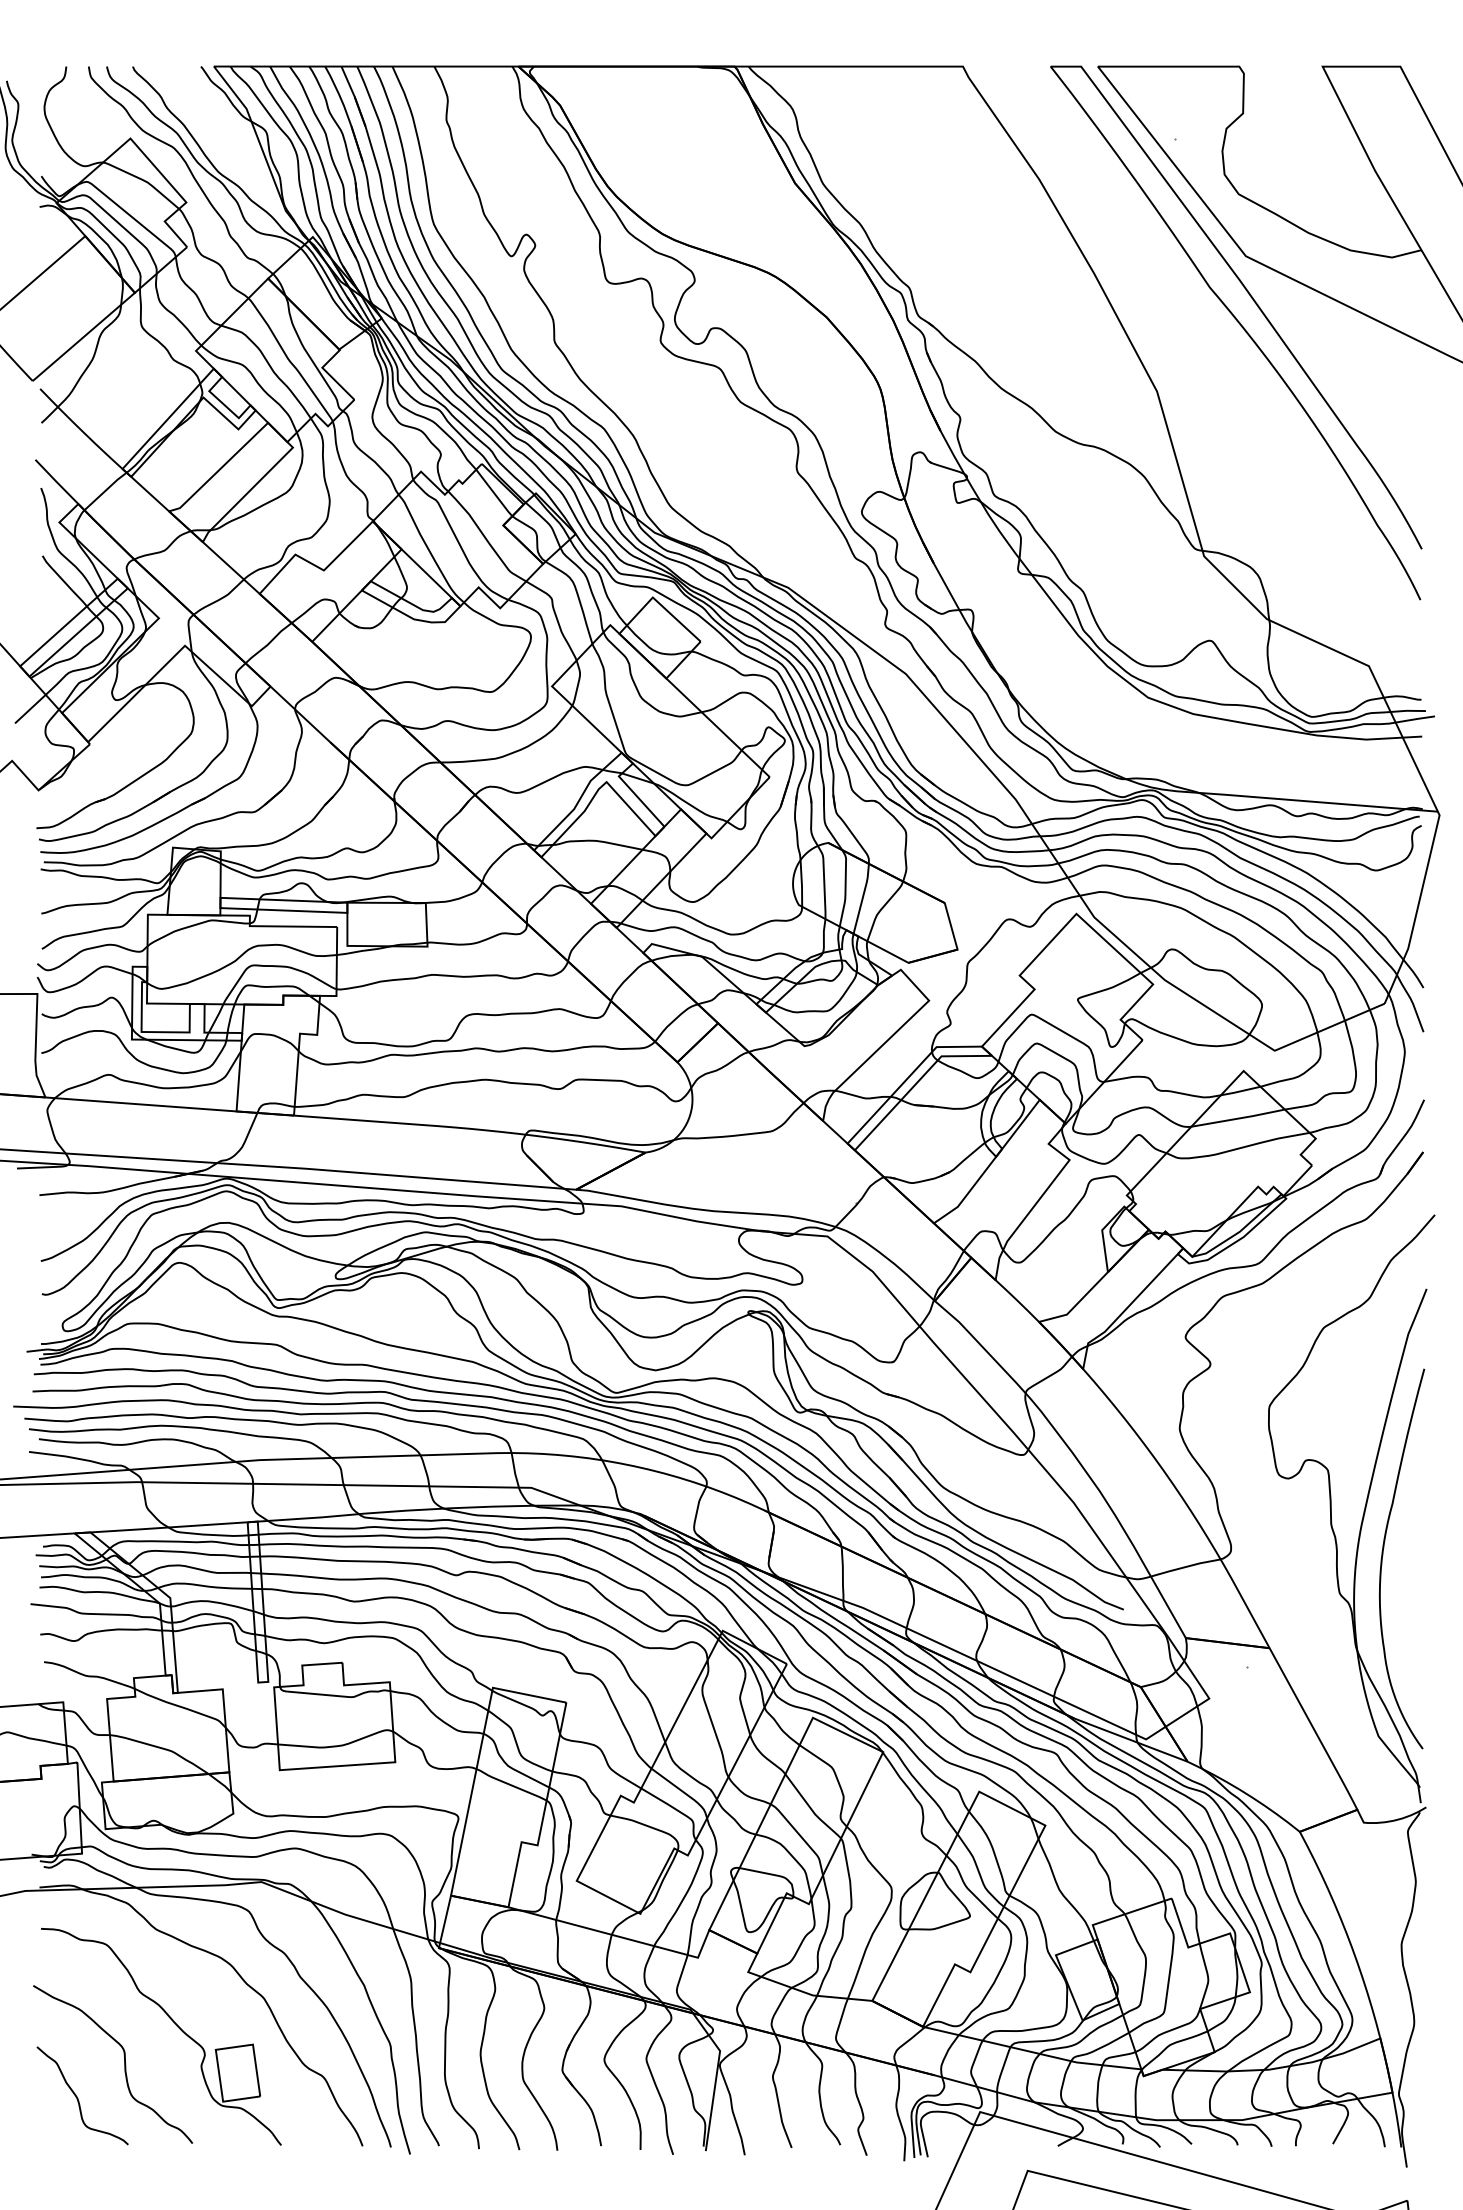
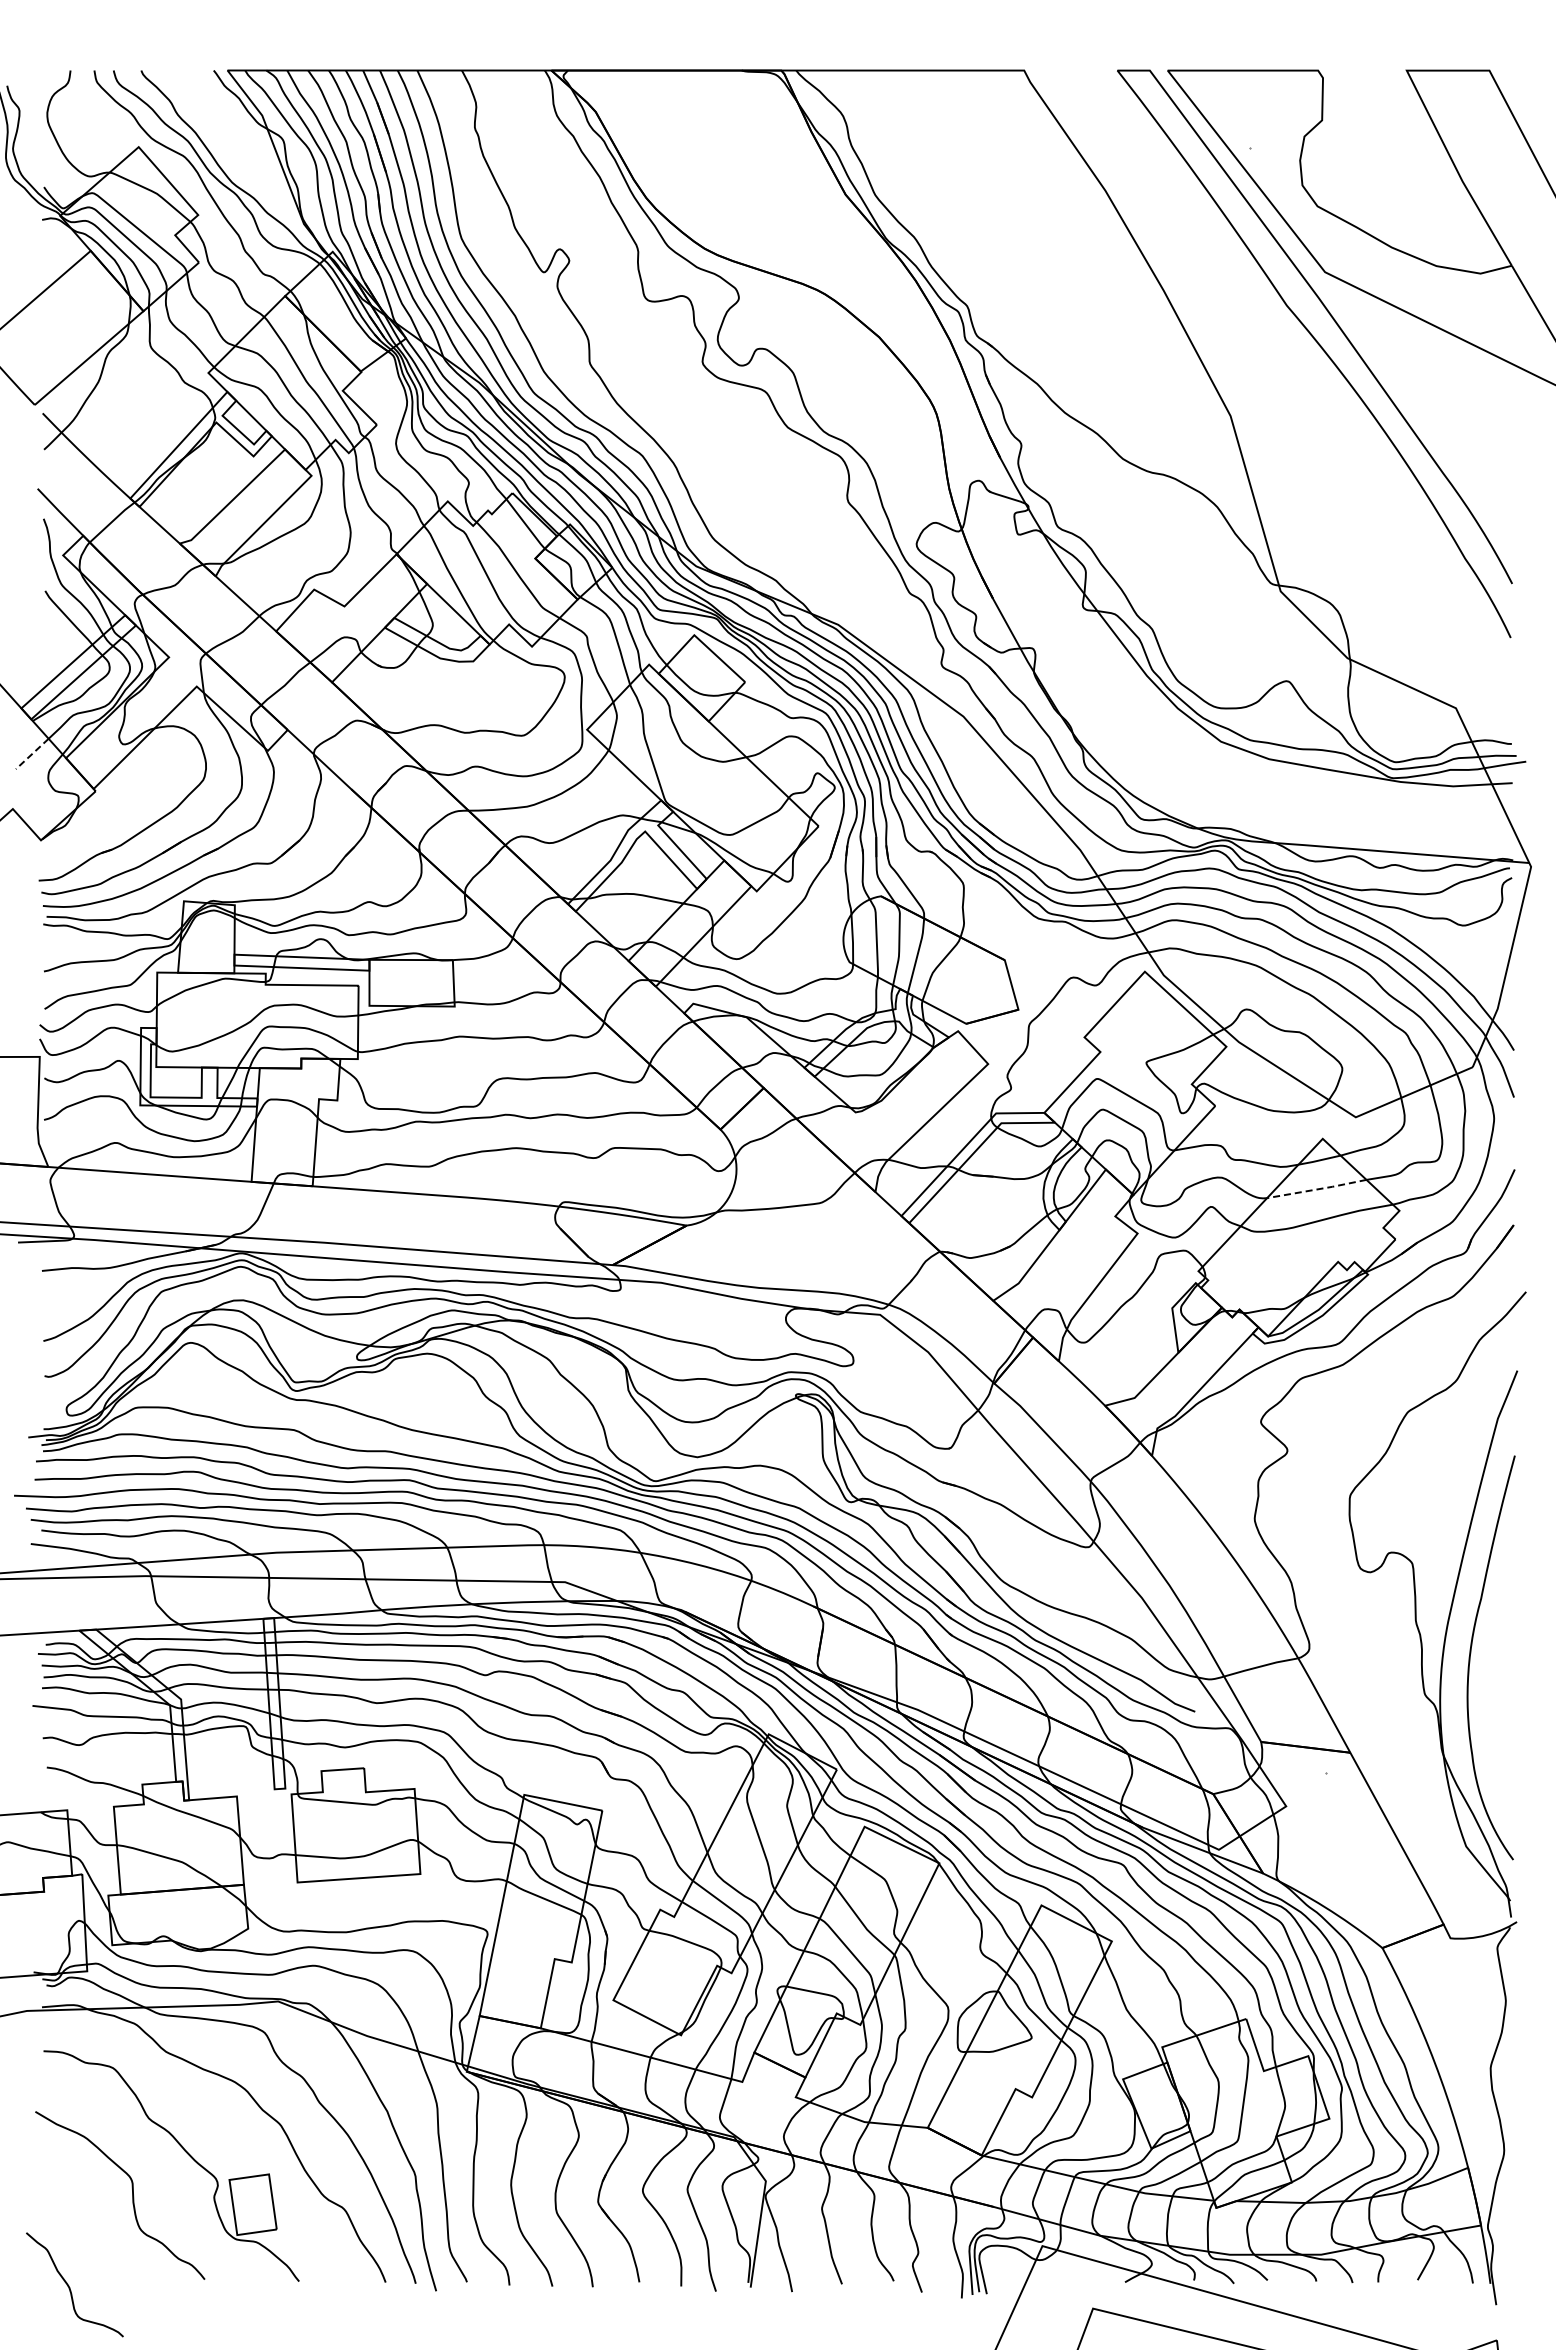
line: (29, 709) -> (31, 754), solid -> dashed
line: (1237, 1118) -> (1316, 1189), solid -> dashed
curve: (78, 2098) -> (70, 2287), moved

